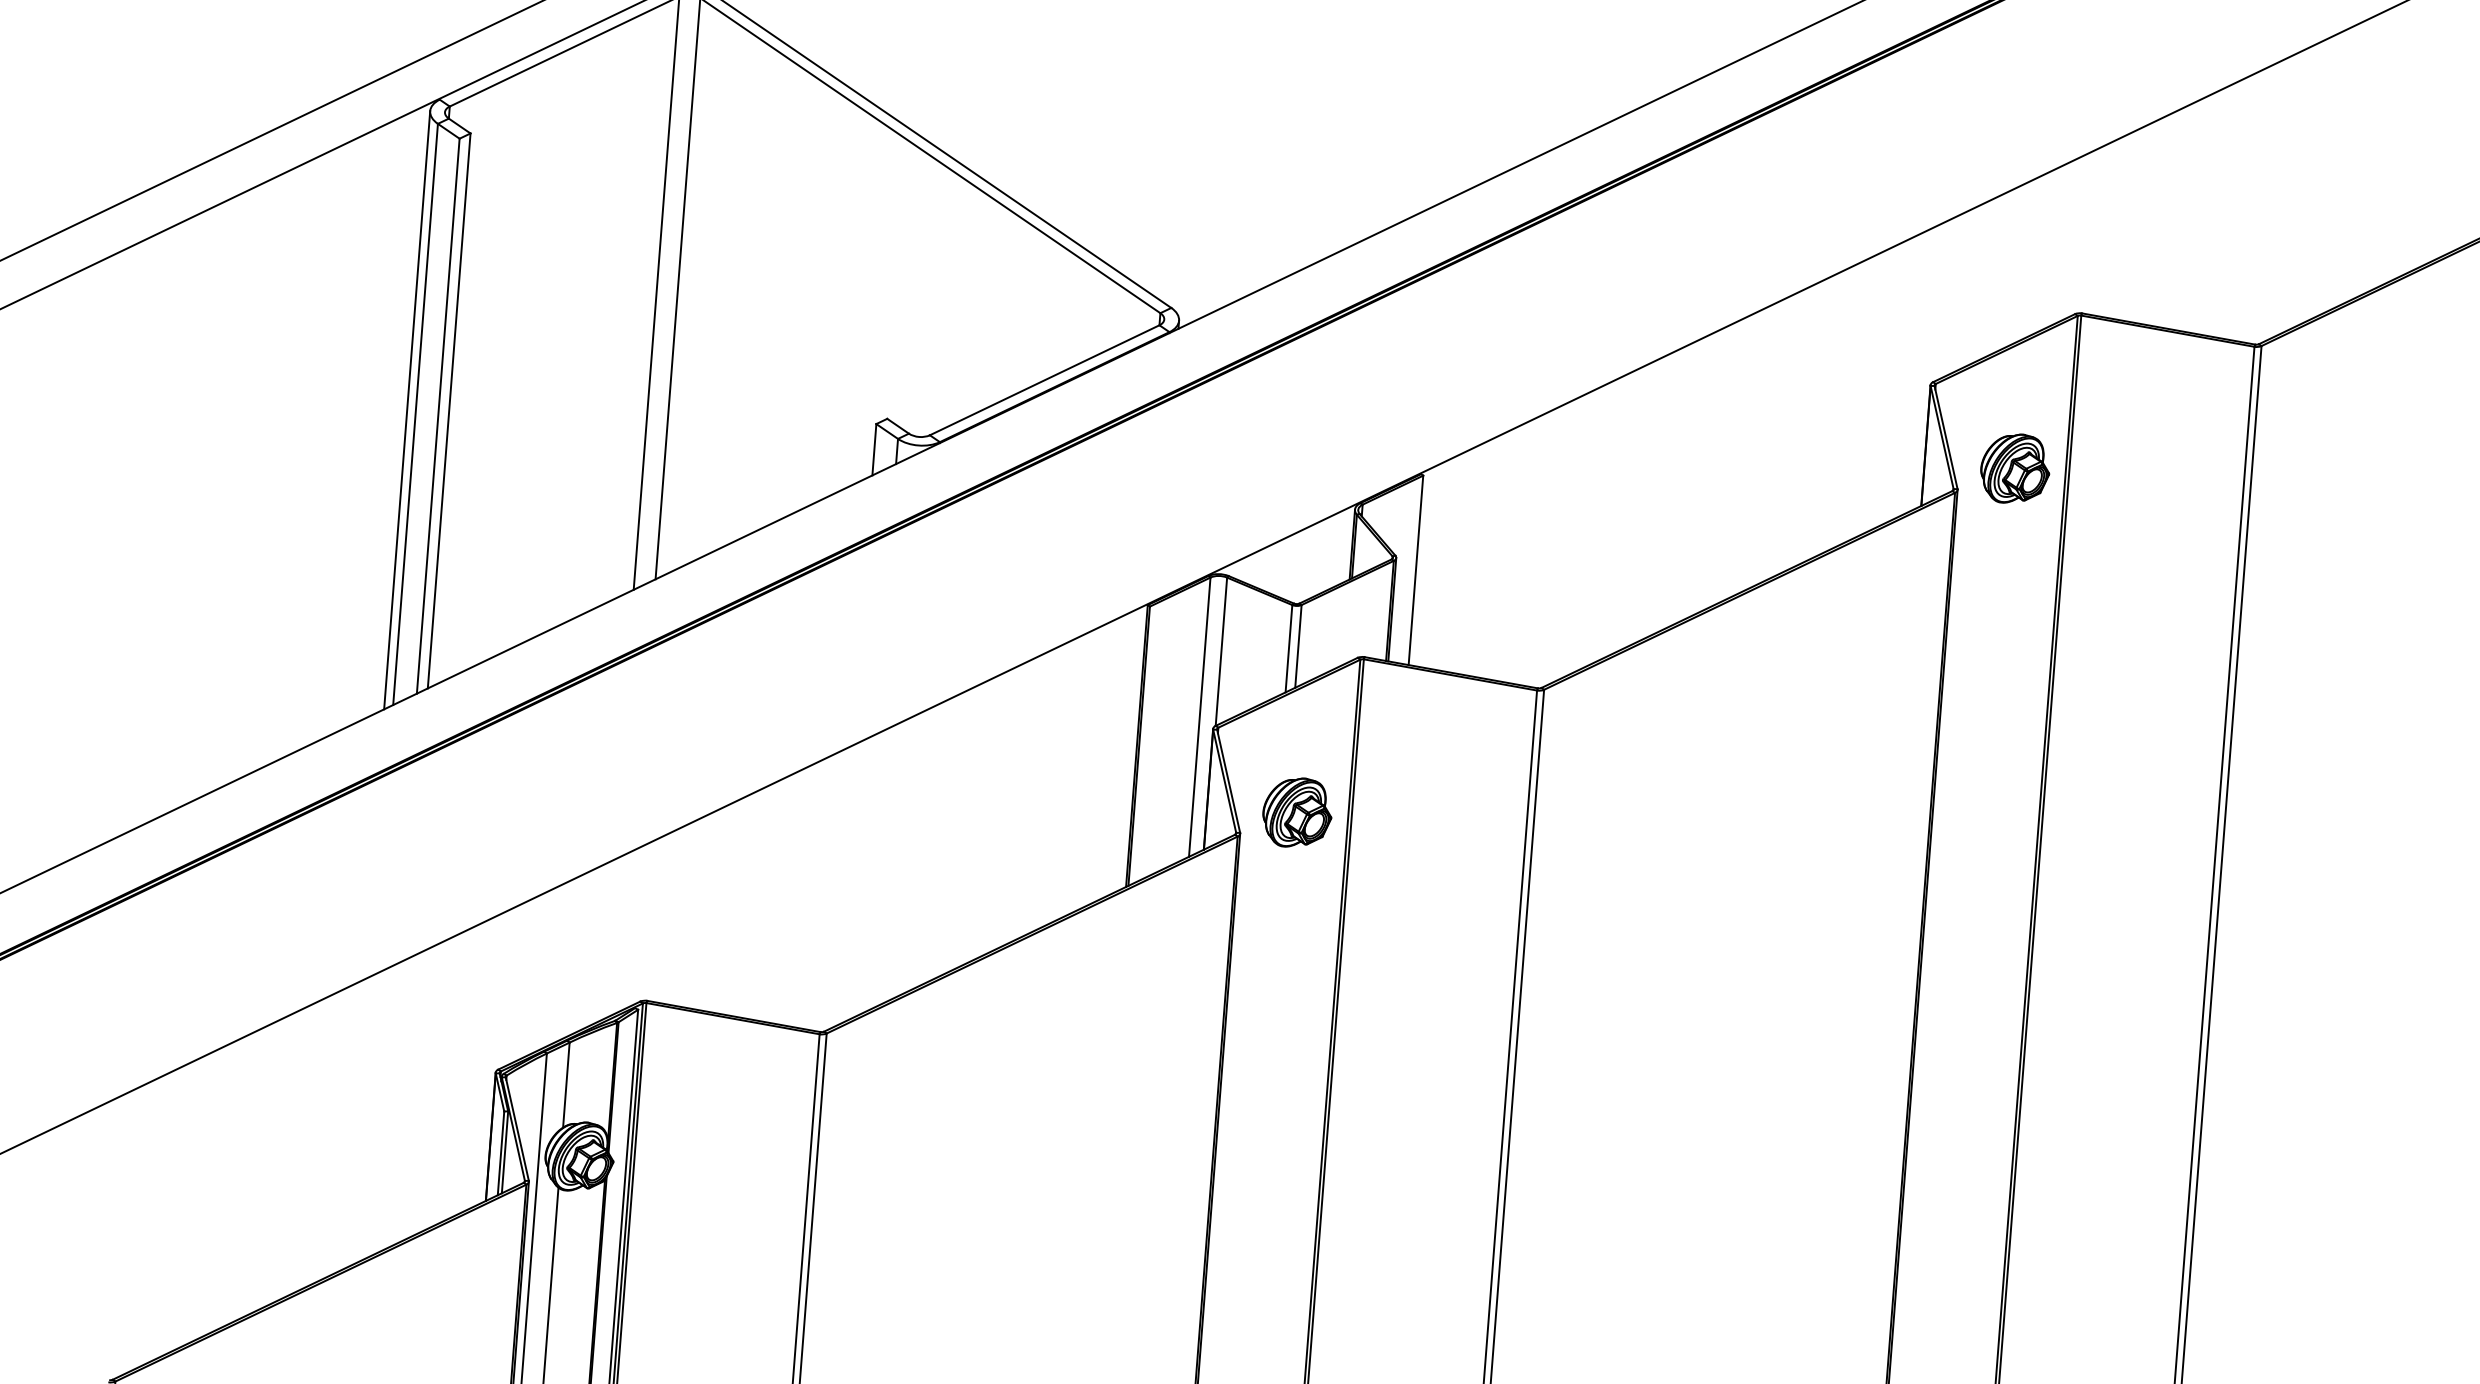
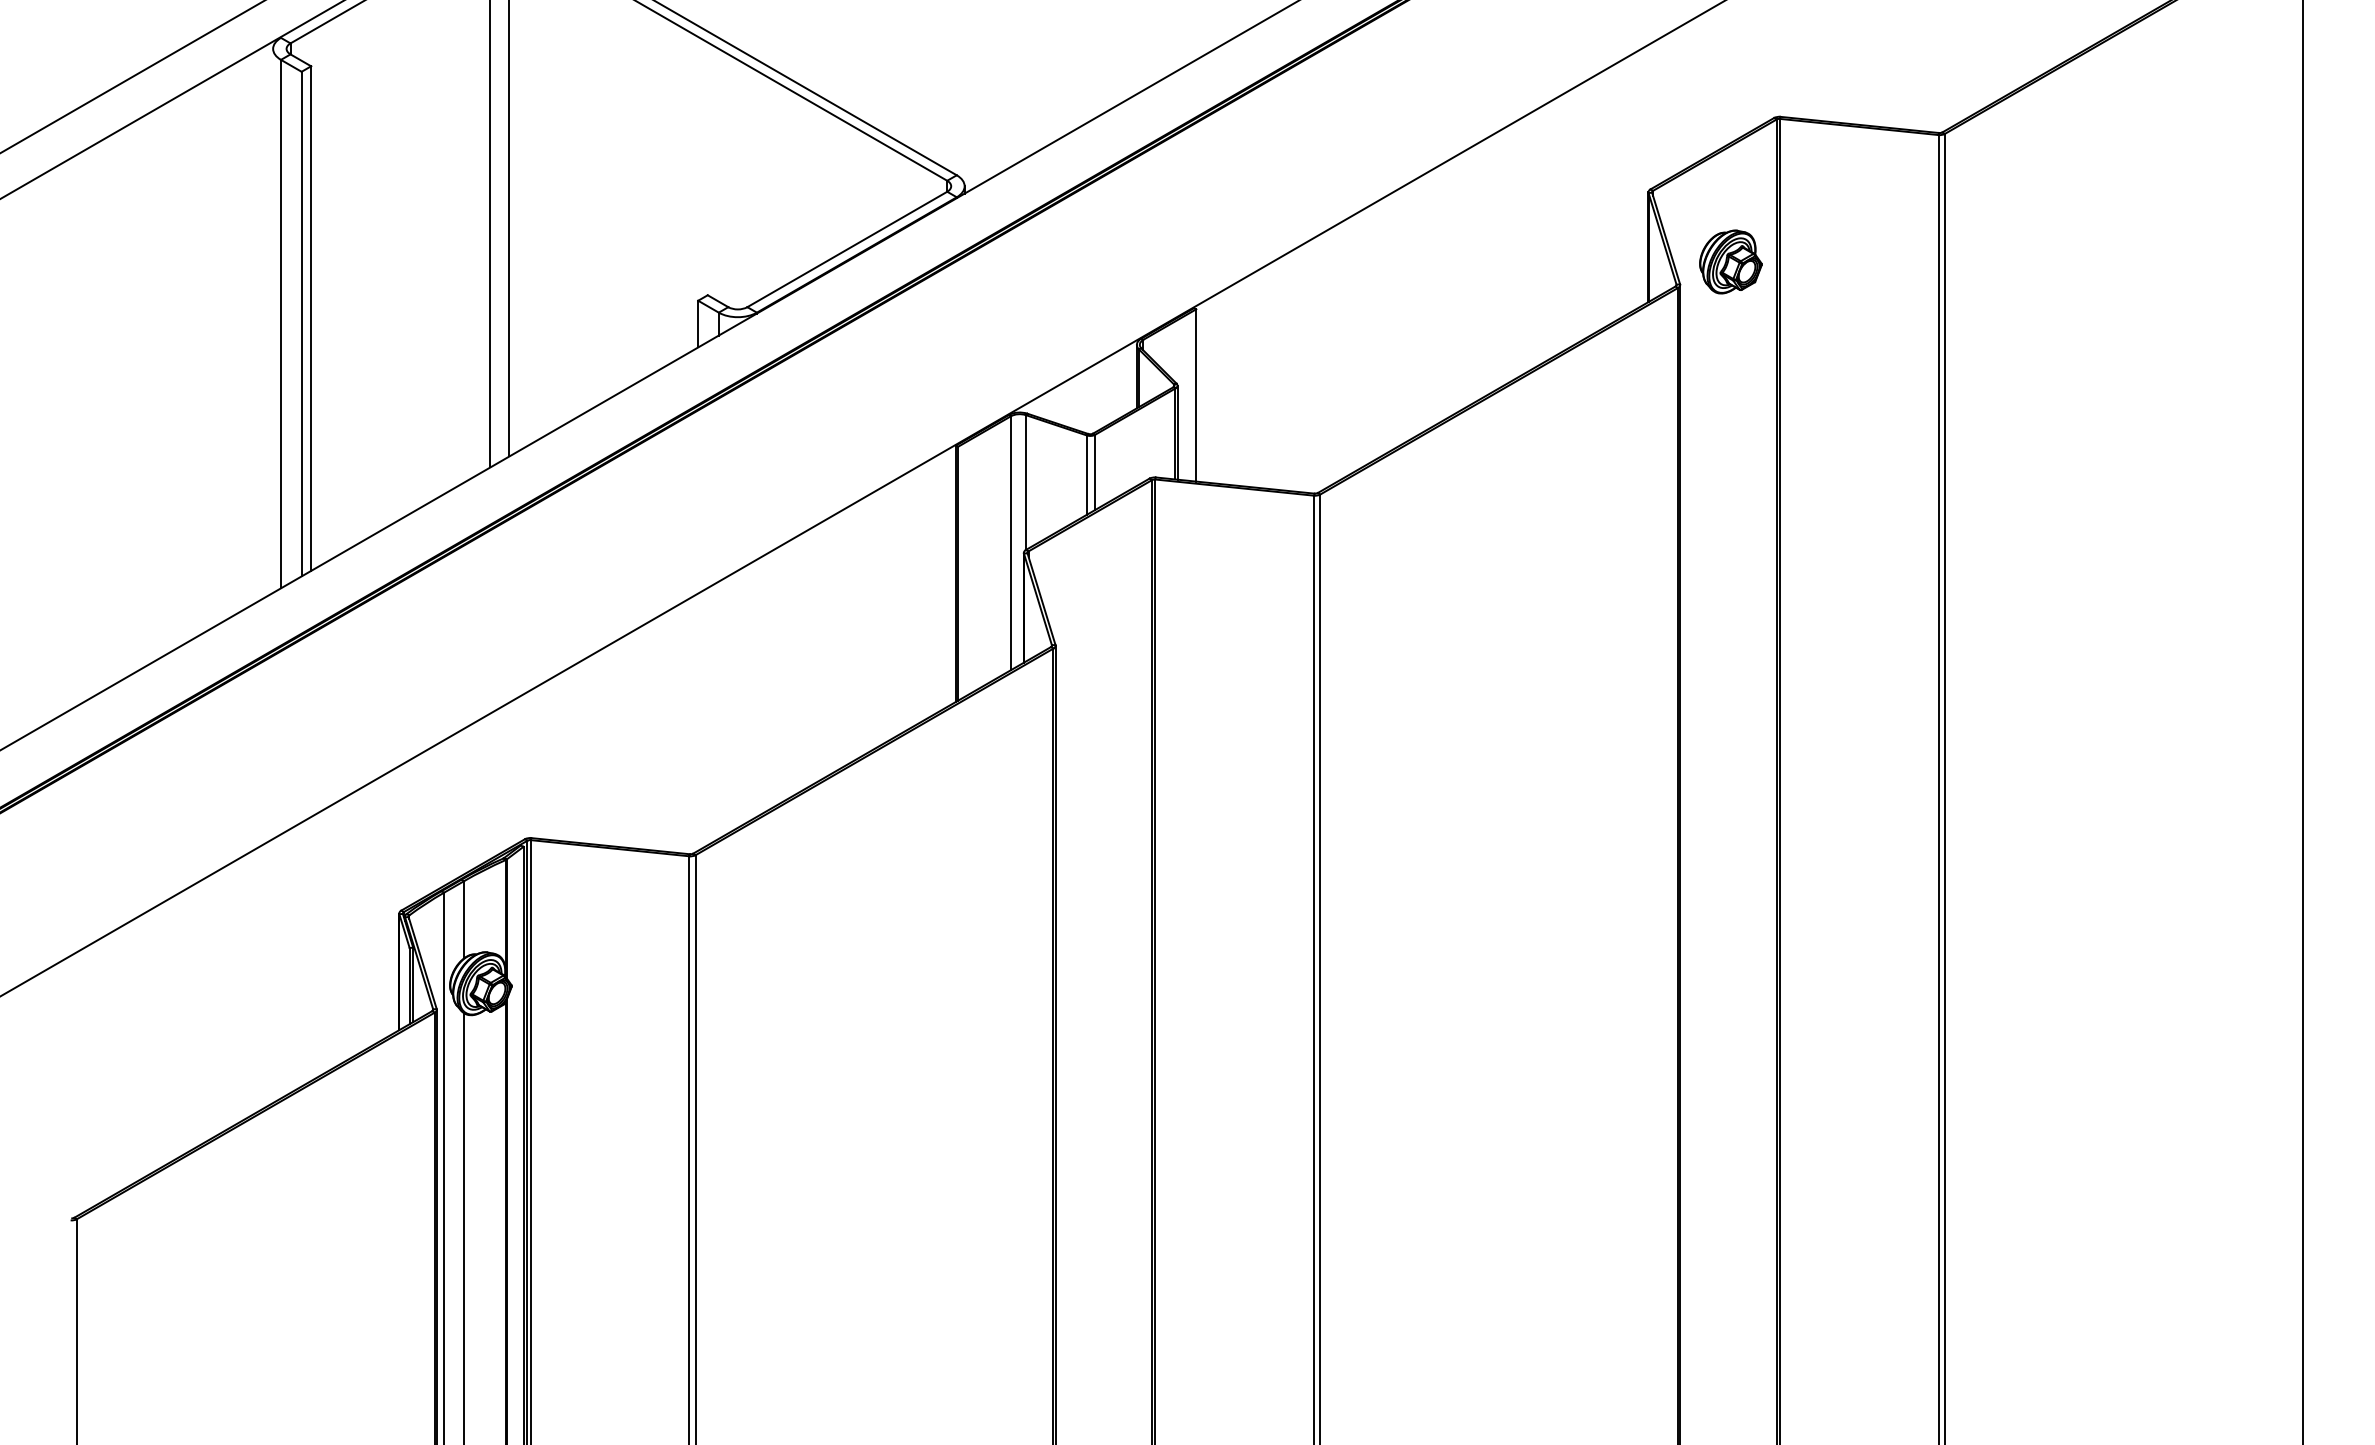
line: (407, 409) -> (273, 320), removed
part: (1297, 812) -> (1105, 622), removed

